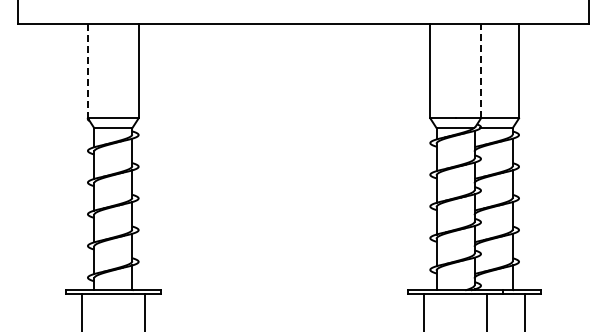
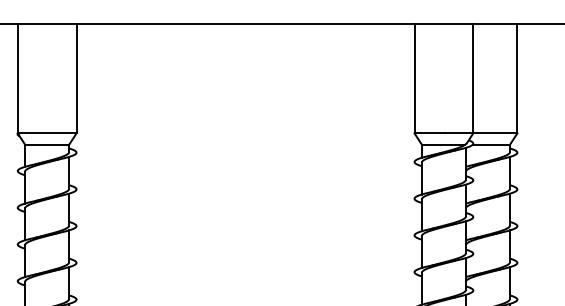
line: (481, 70) -> (473, 77), dashed -> solid
line: (87, 71) -> (17, 79), dashed -> solid

